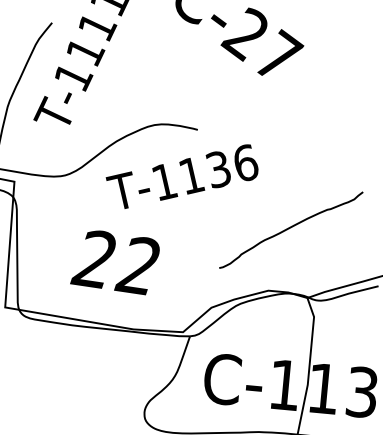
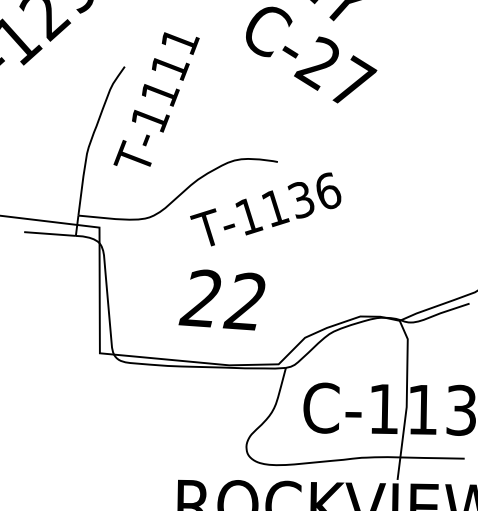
curve: (290, 229) -> (377, 253), removed
text: (114, 261) -> (221, 299), moved

